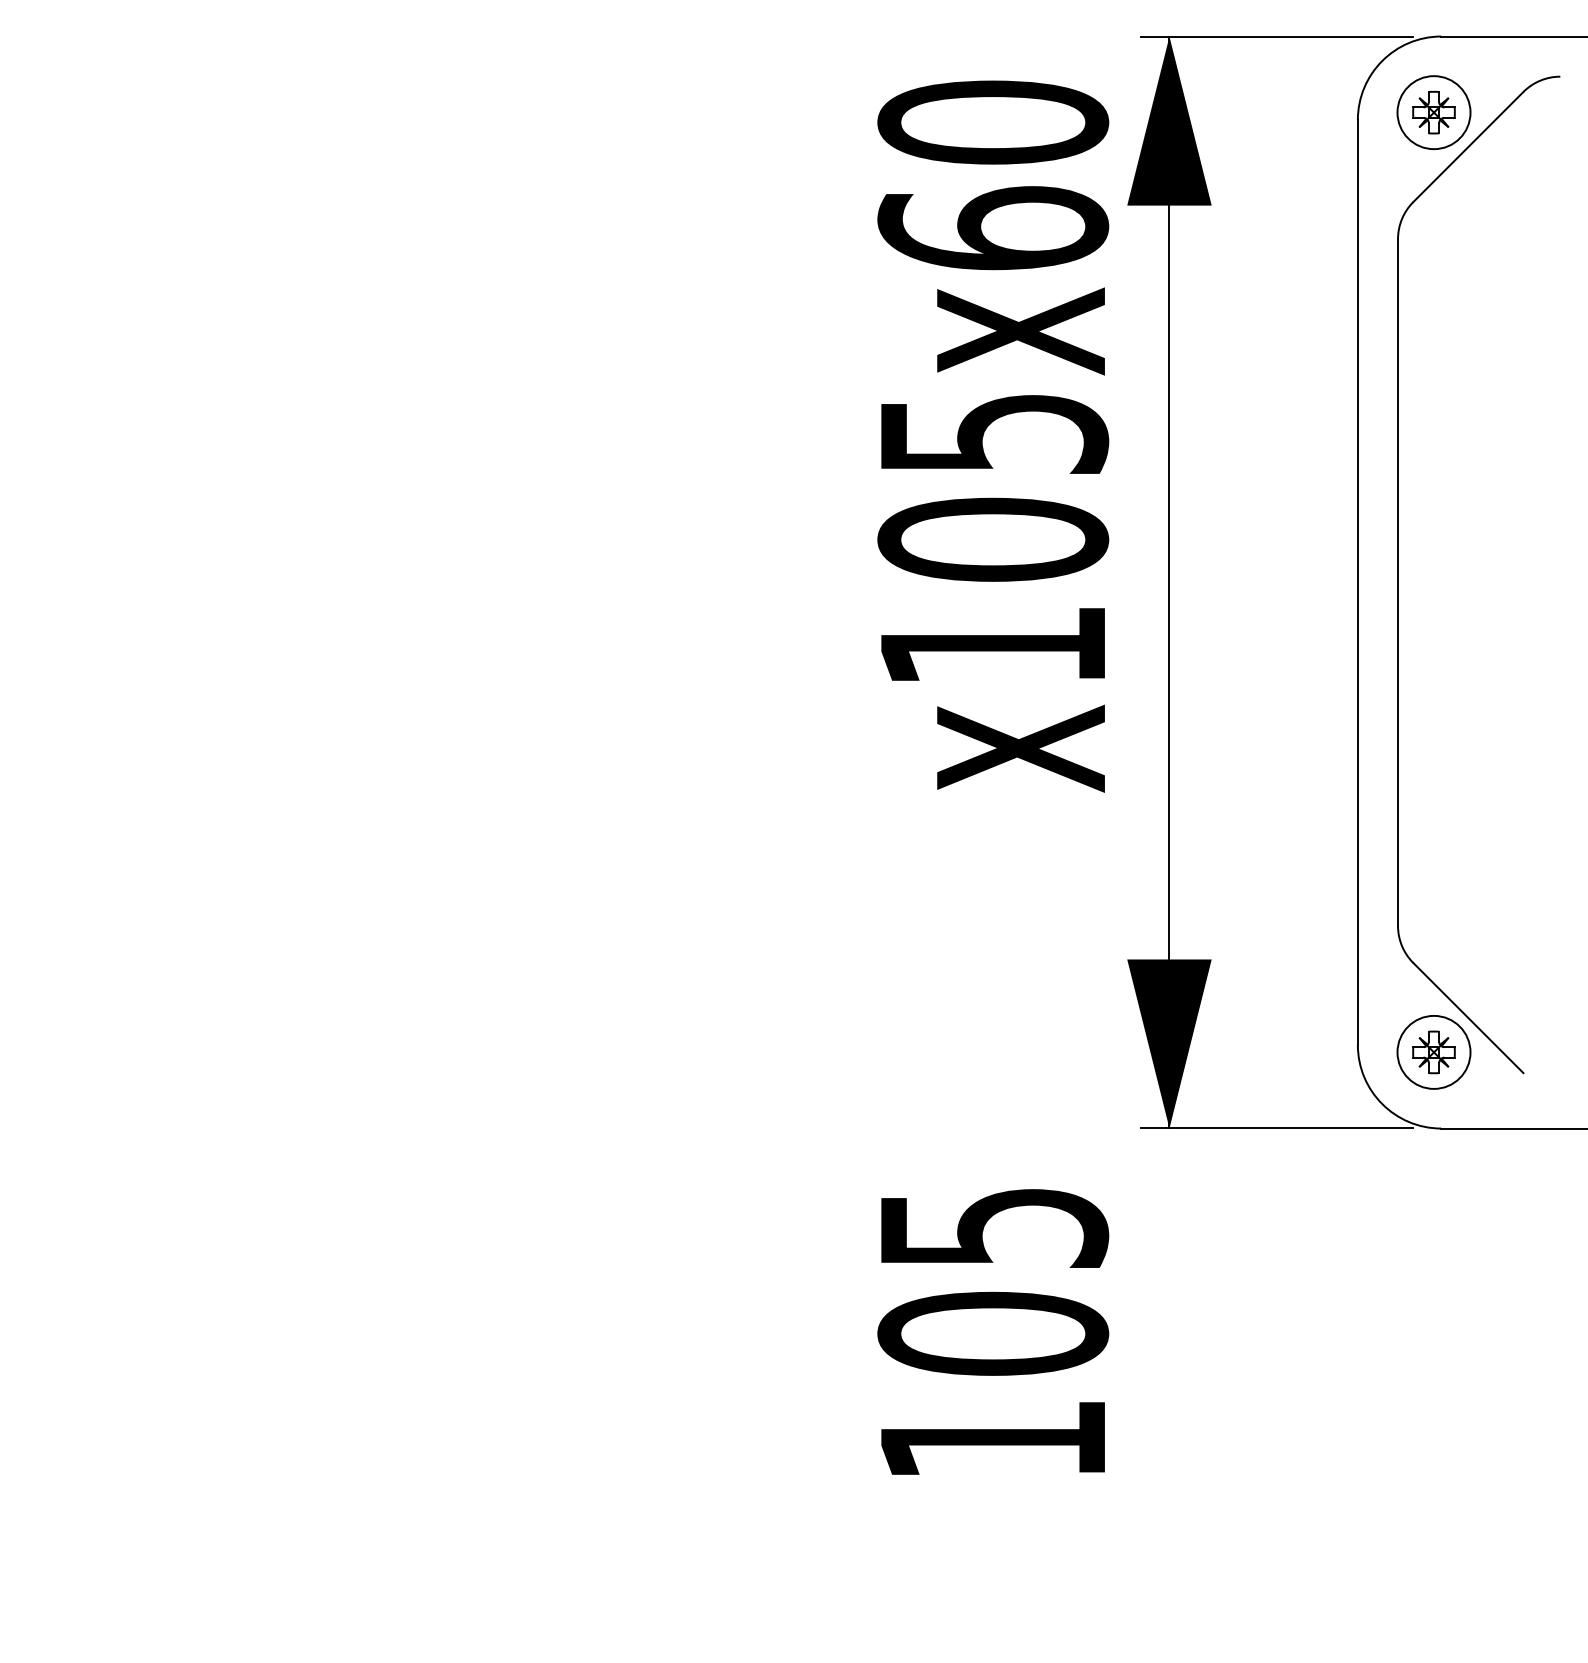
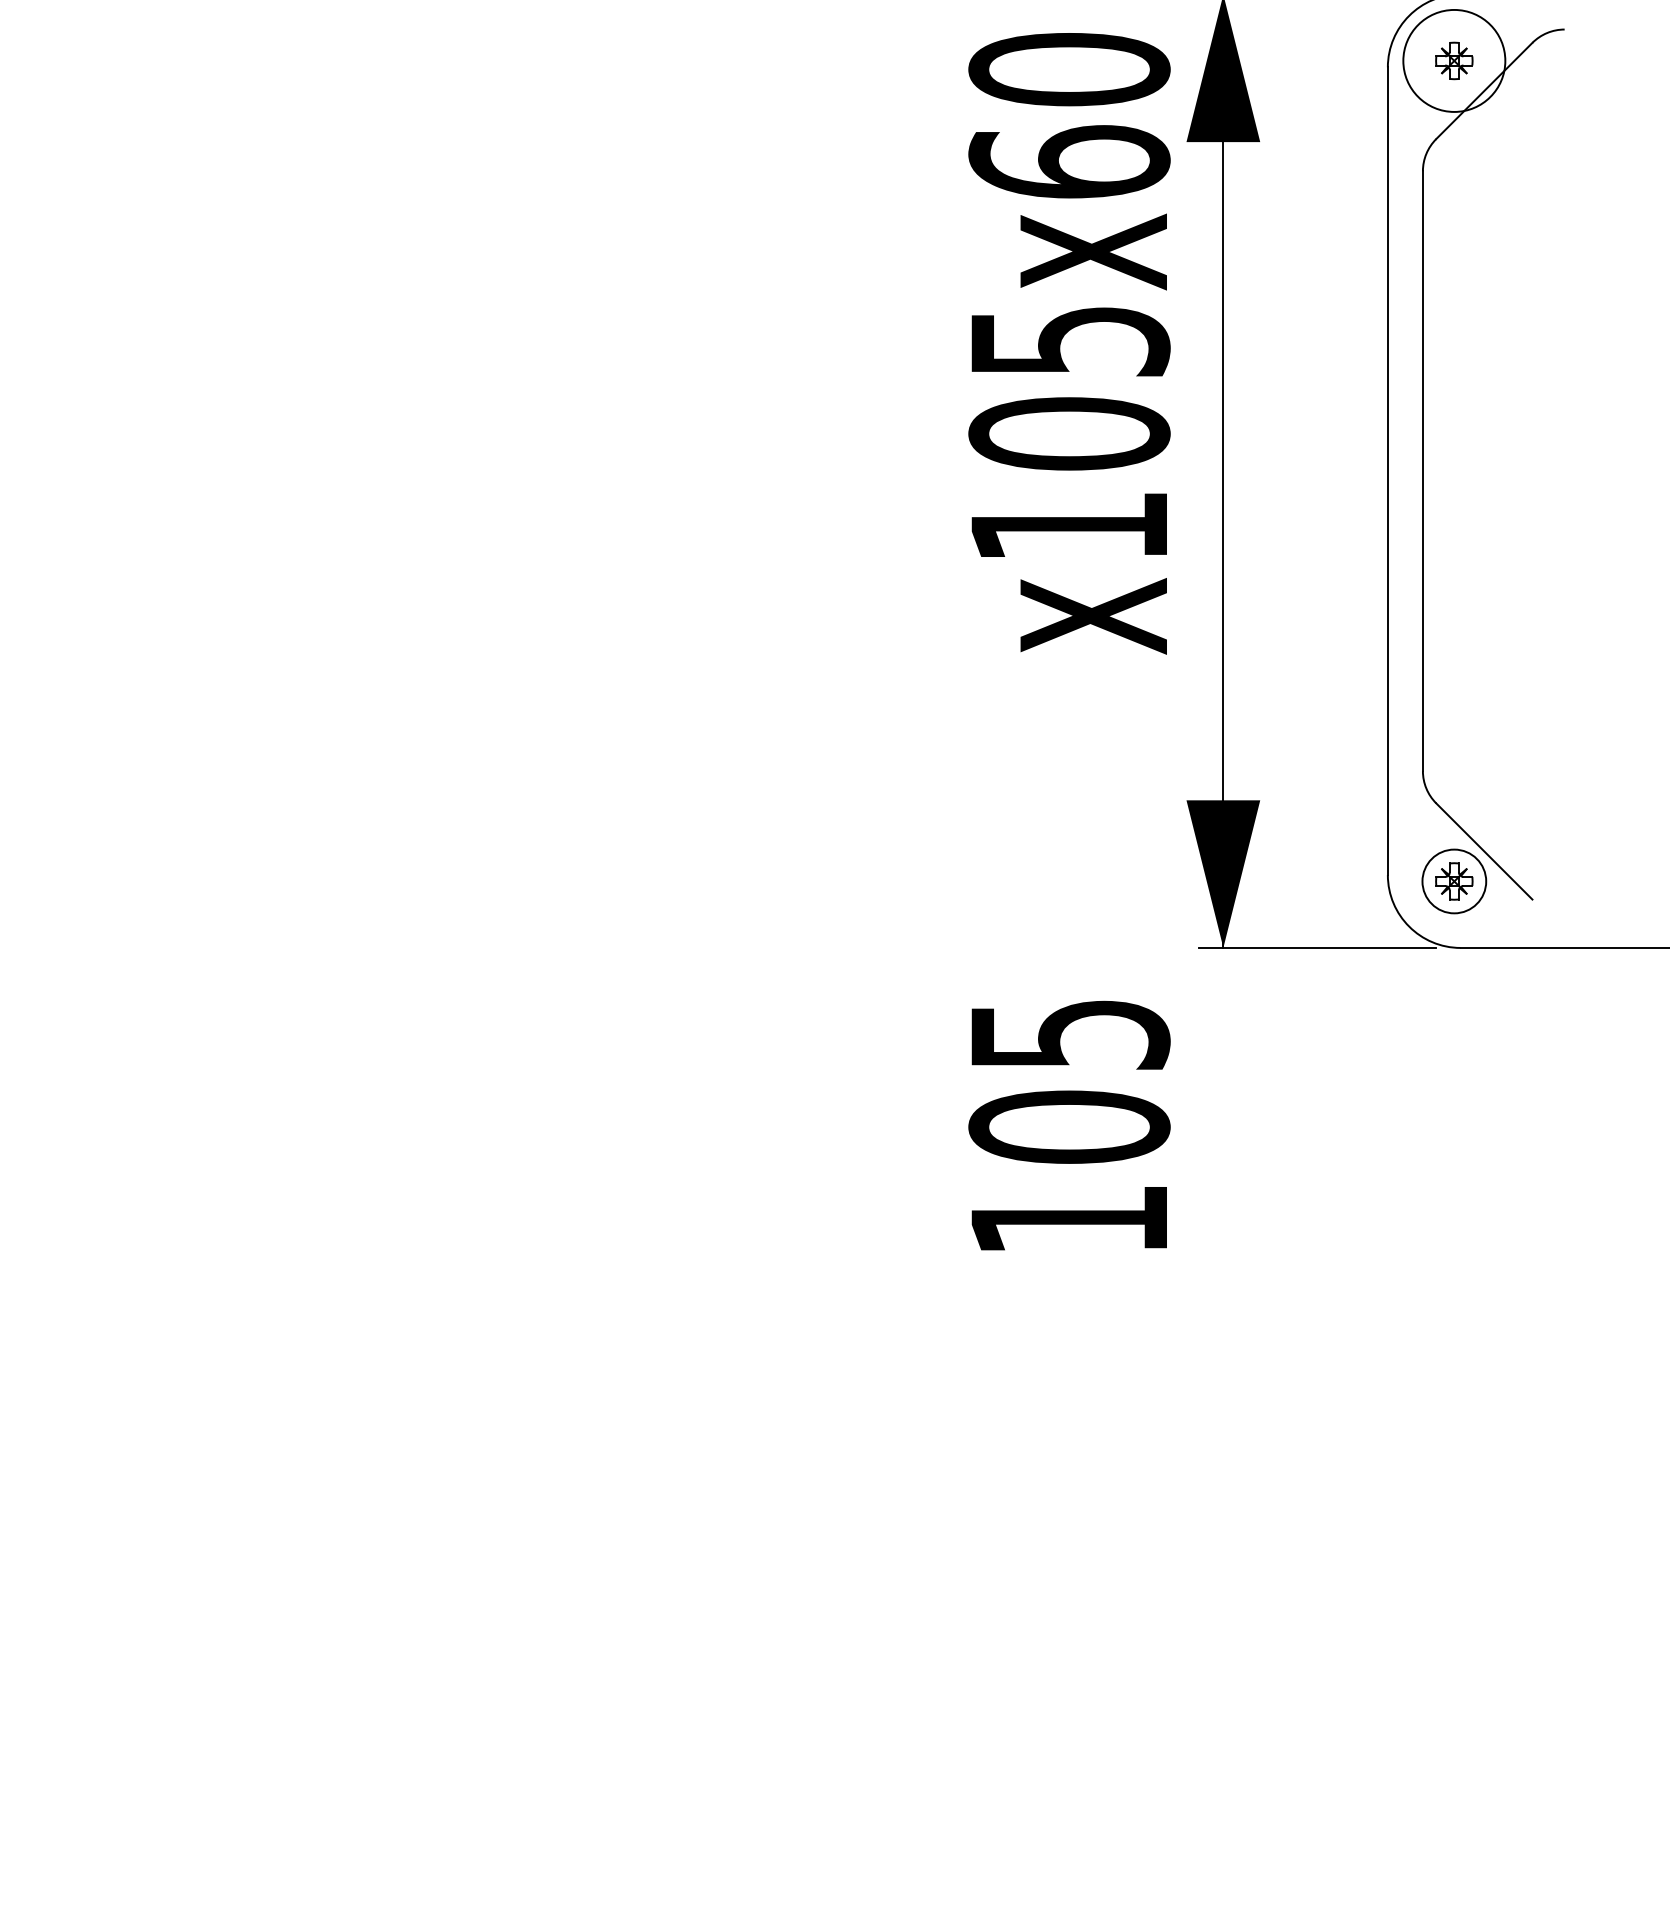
circle: (1434, 112) -> (1454, 60), size x1.6

